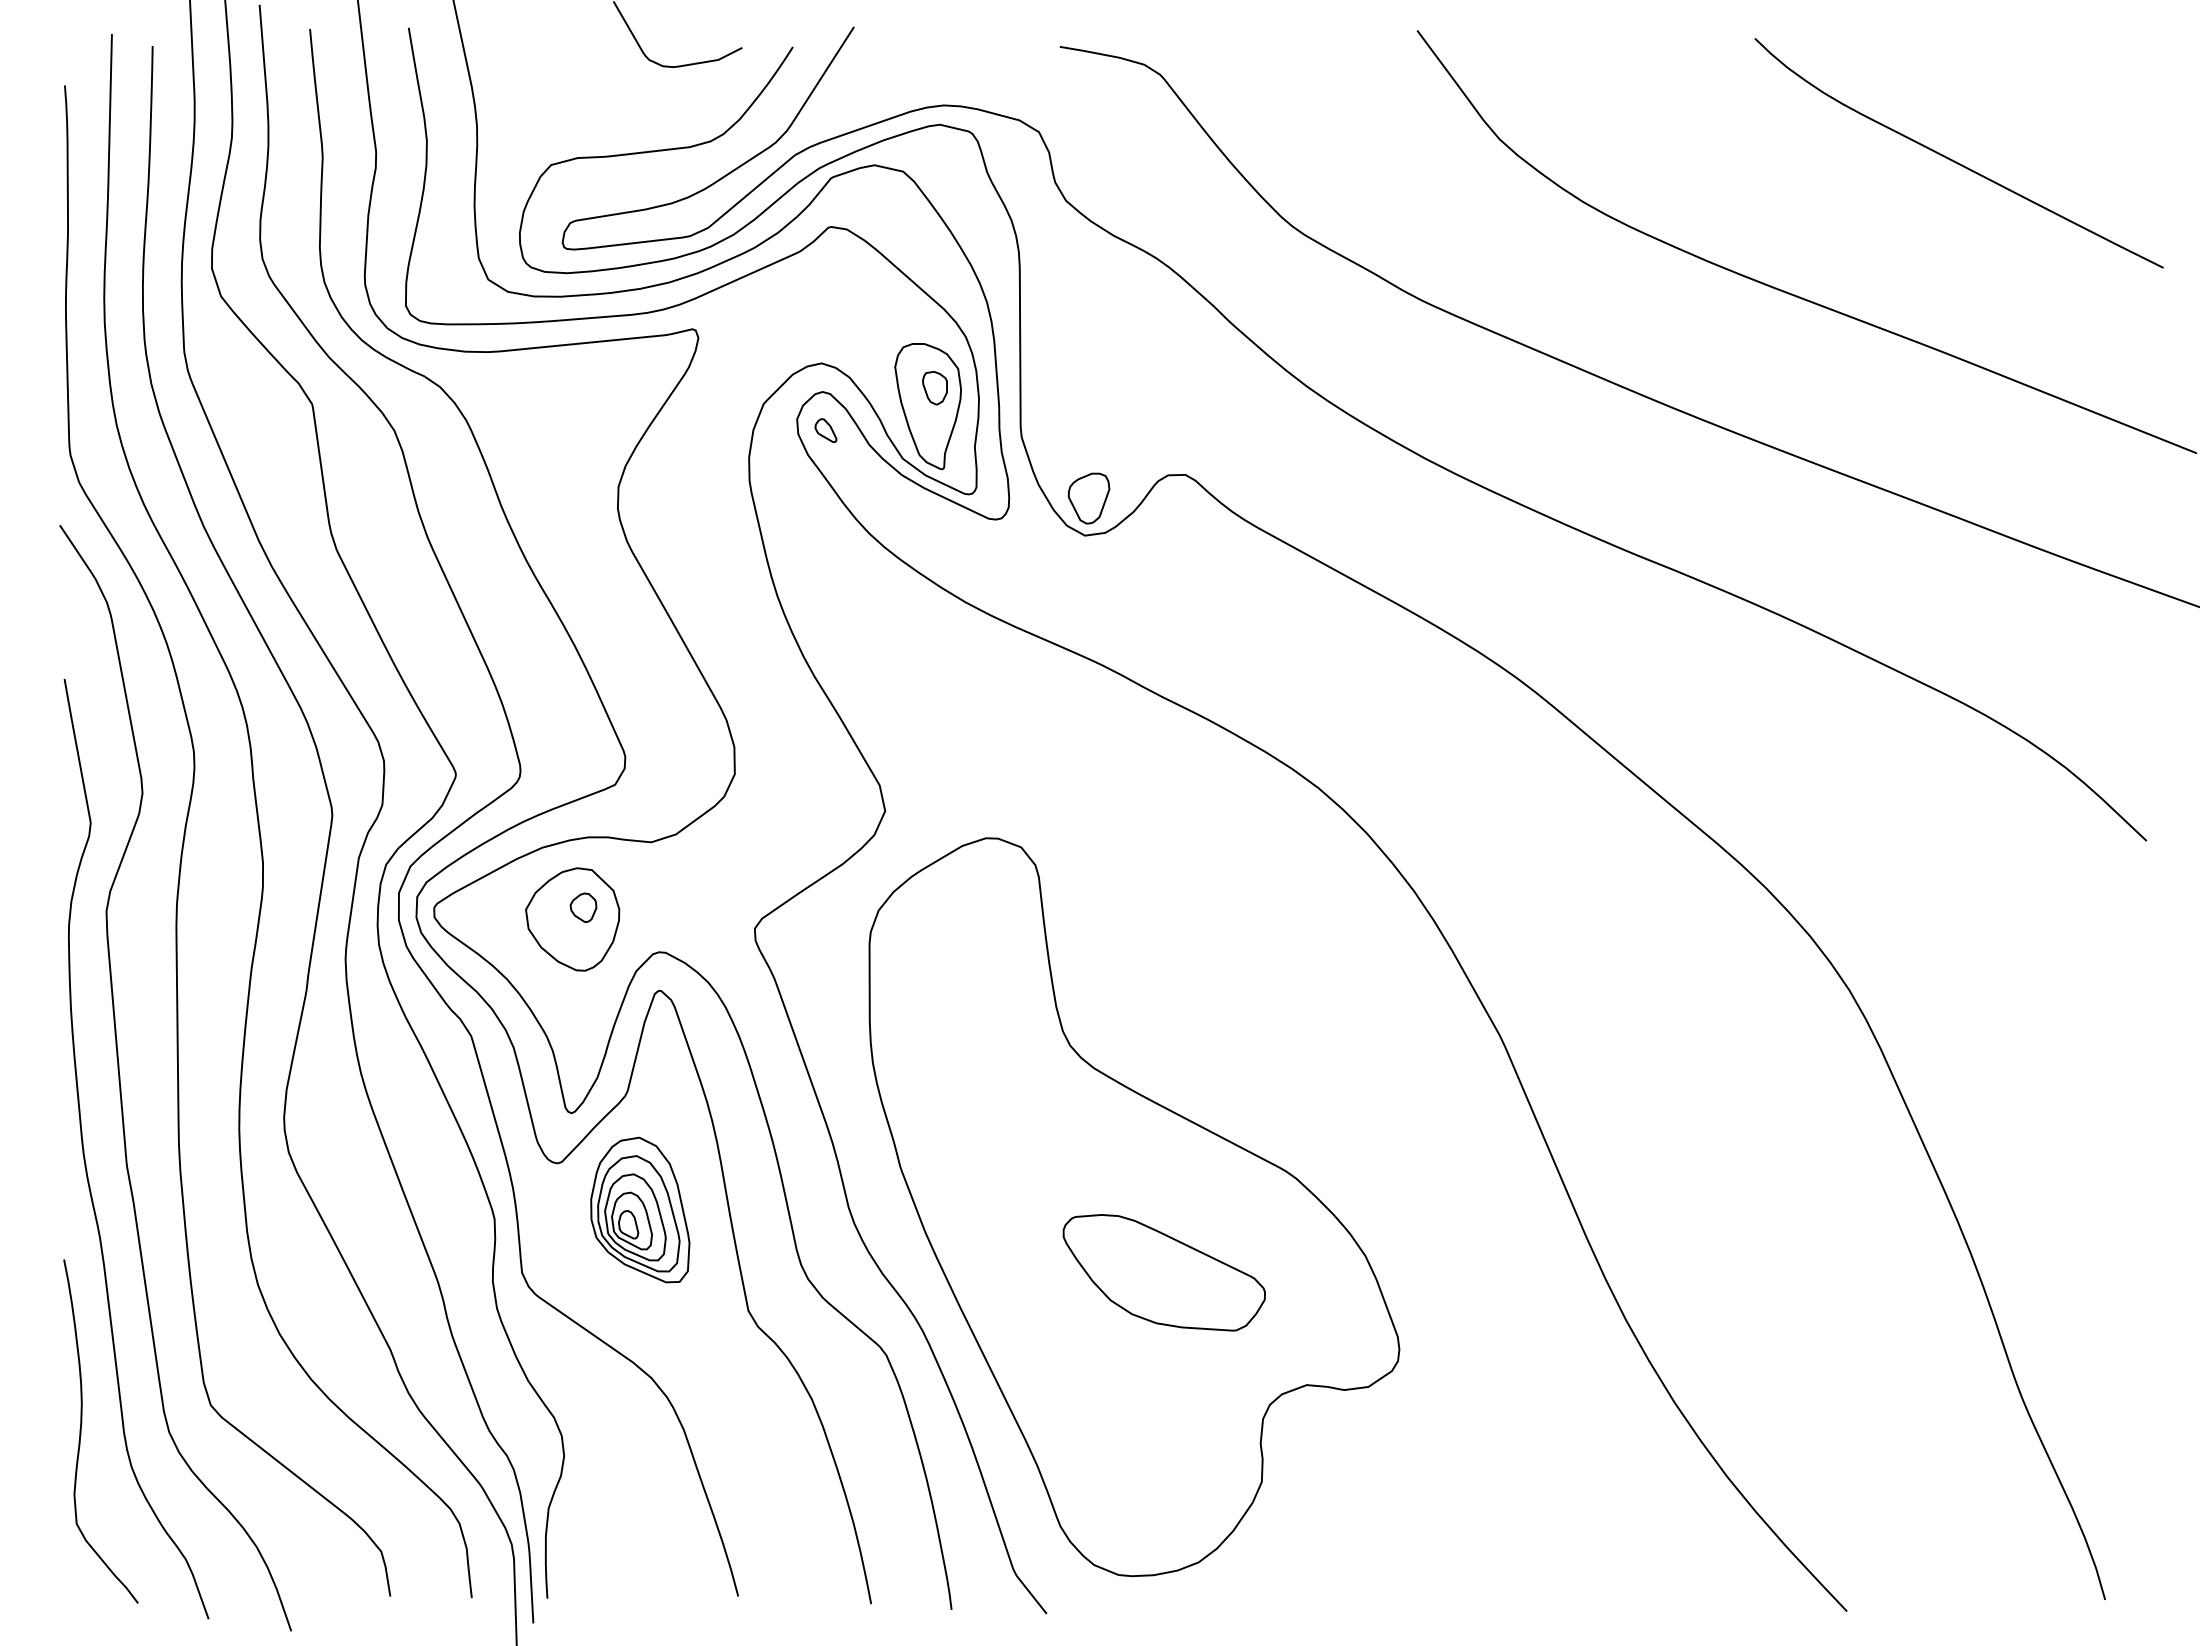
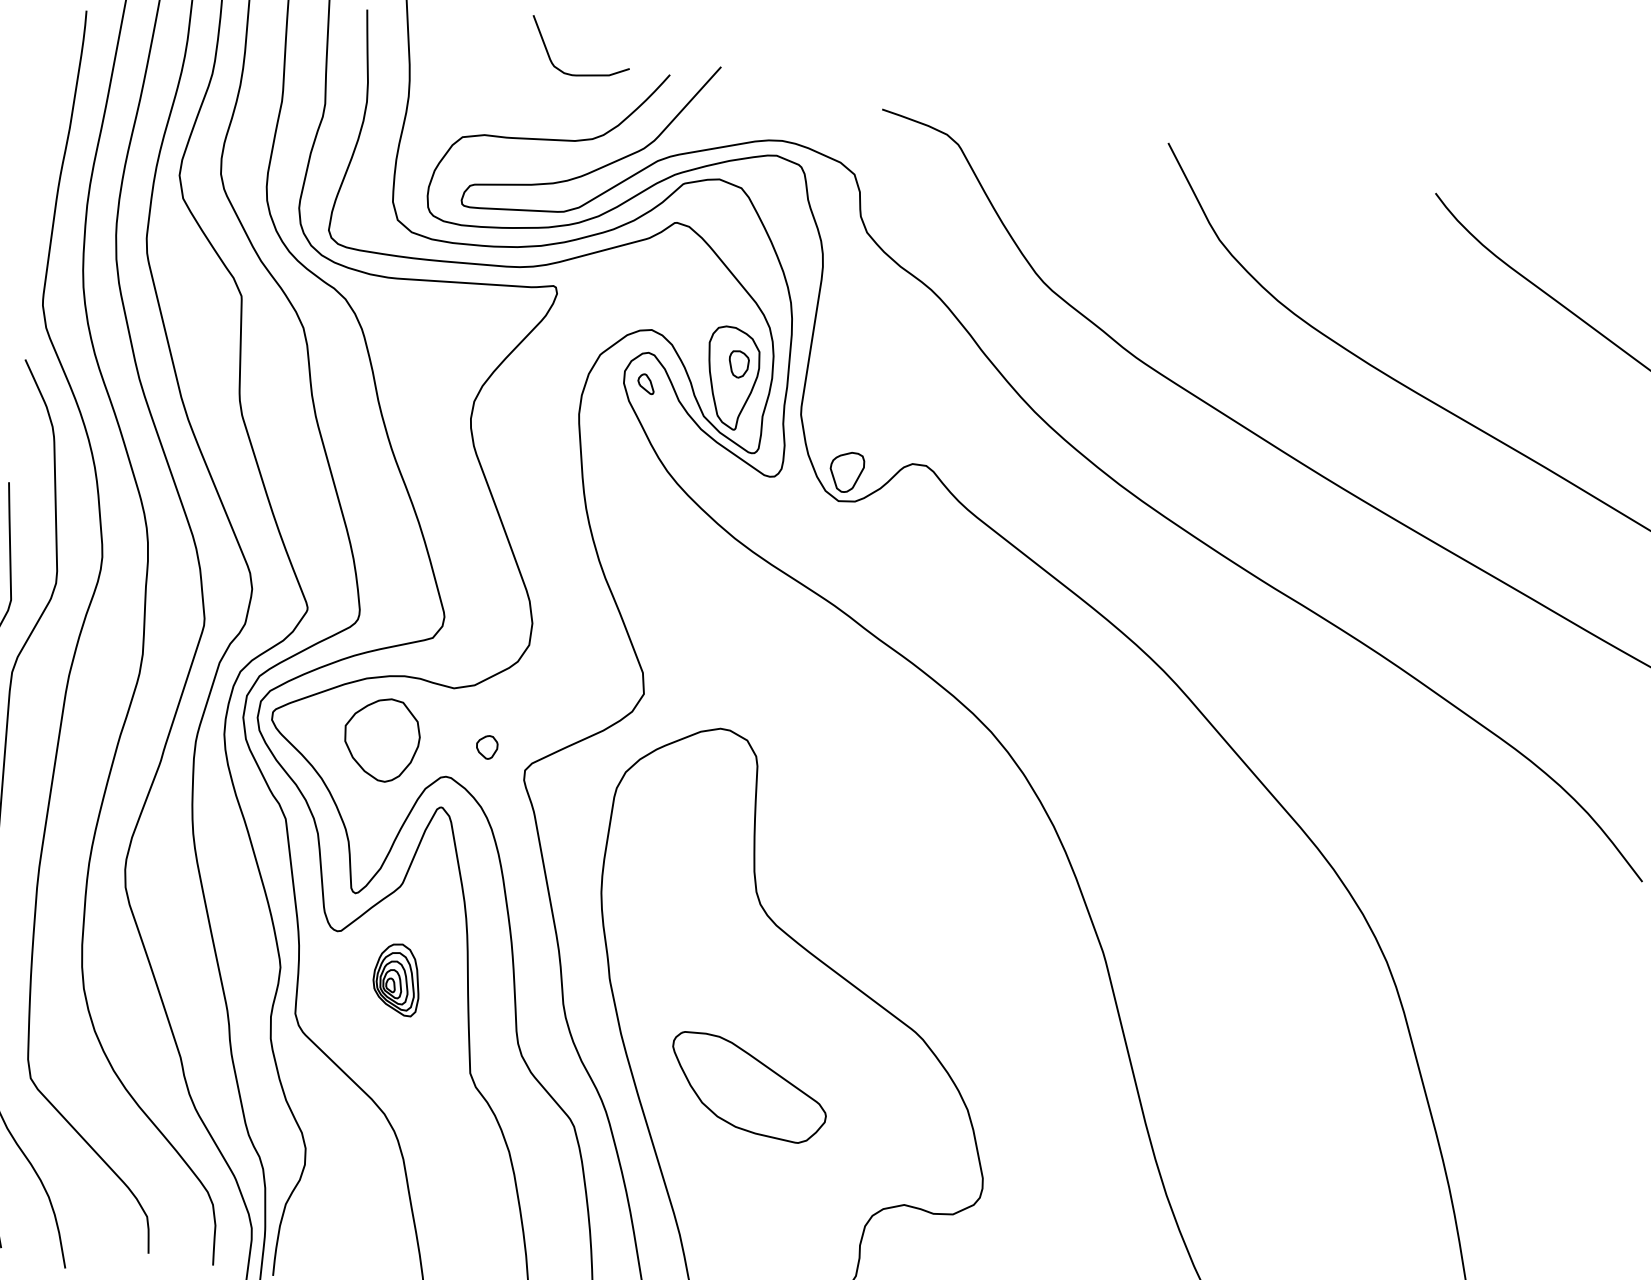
part: (583, 907) -> (487, 746), moved
part: (640, 1209) -> (397, 978), size x0.6
part: (1163, 1272) -> (747, 1087), moved

